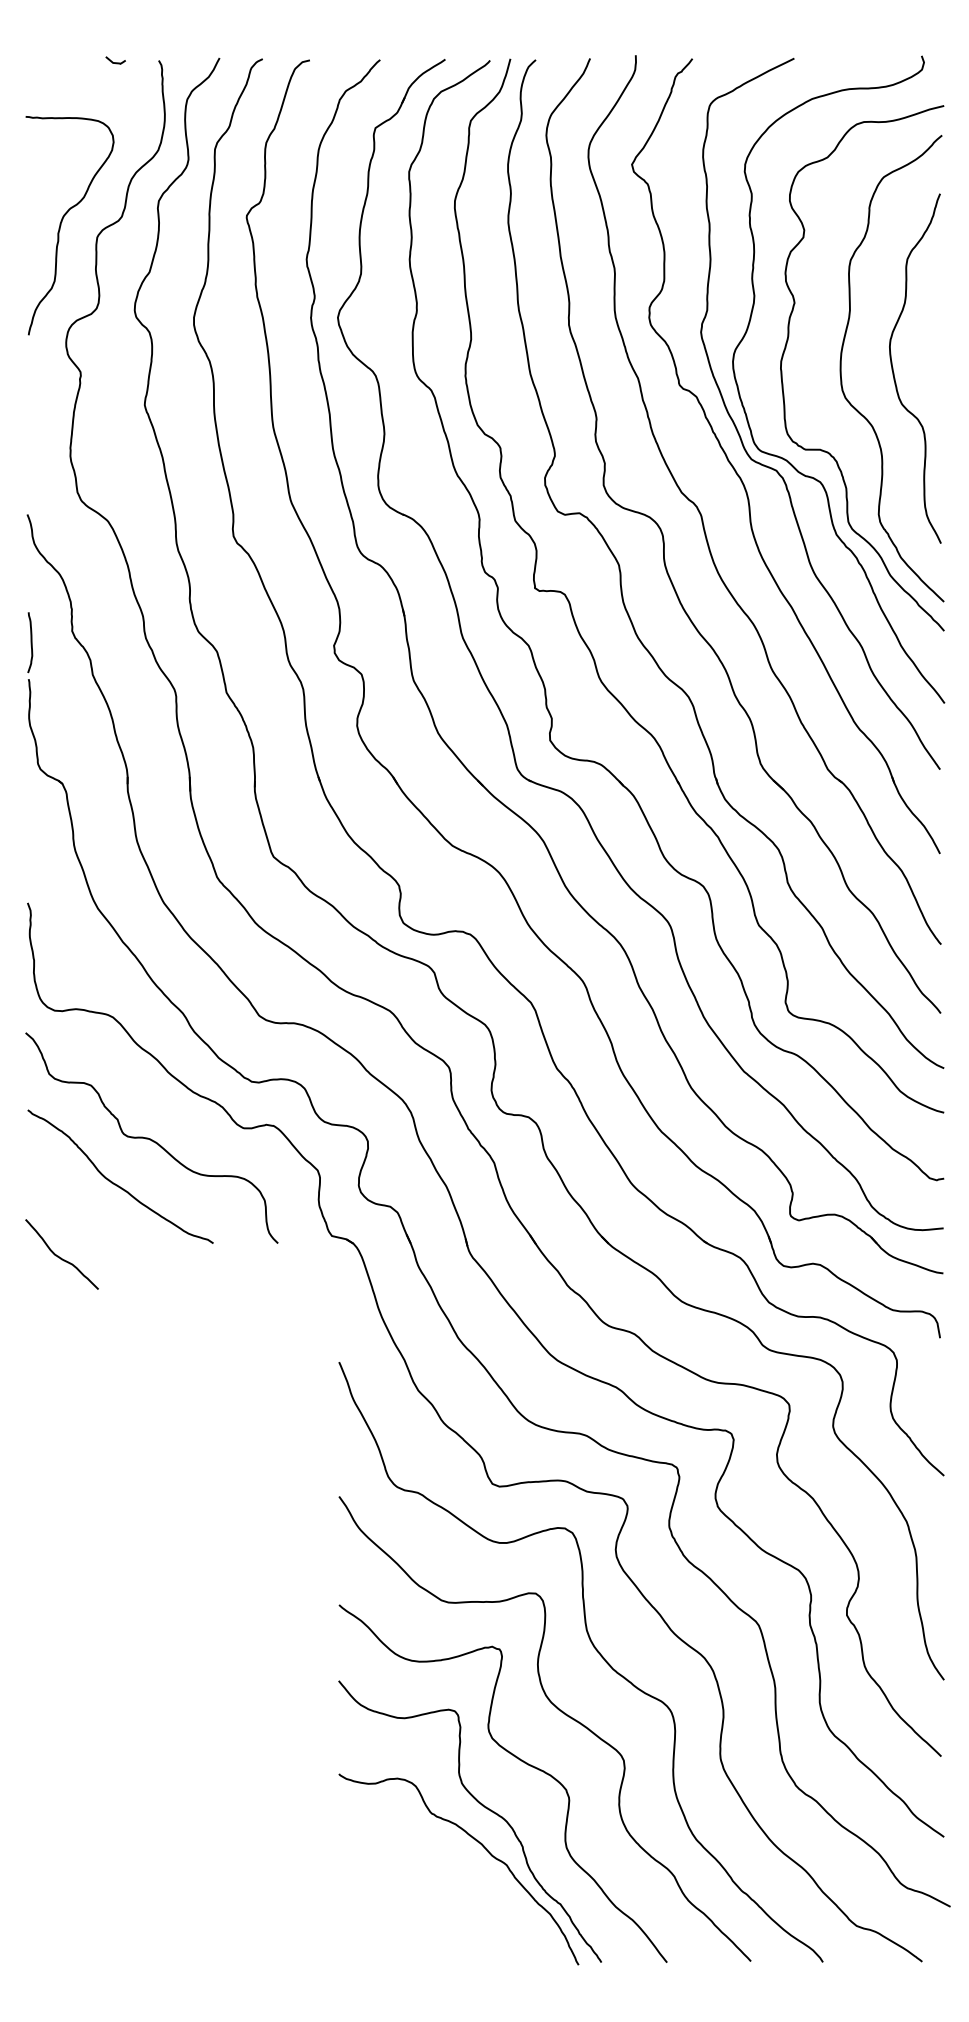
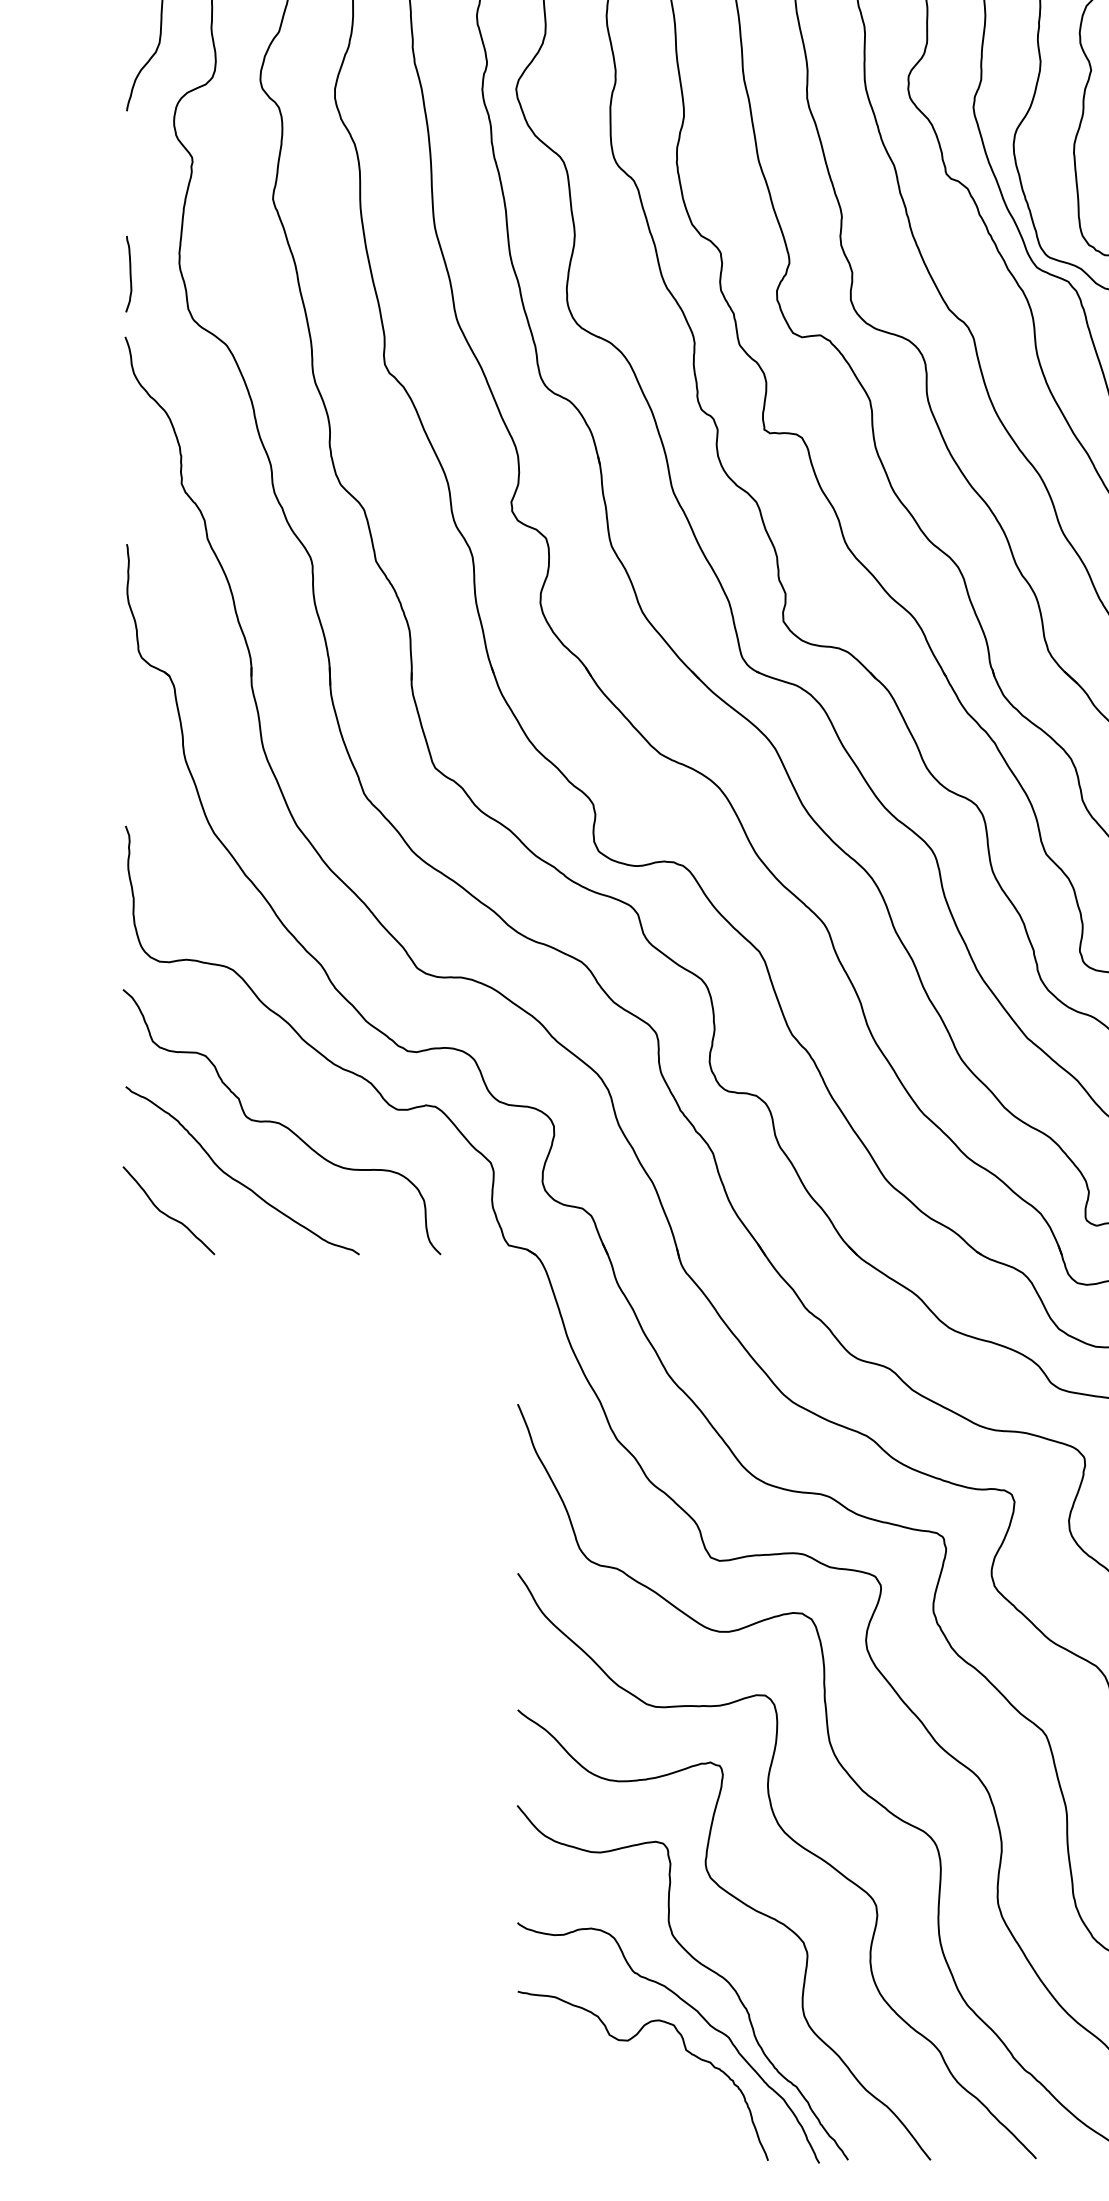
curve: (30, 642) -> (129, 273), moved
curve: (59, 1256) -> (165, 1213), moved
curve: (427, 1868) -> (629, 2041), added

